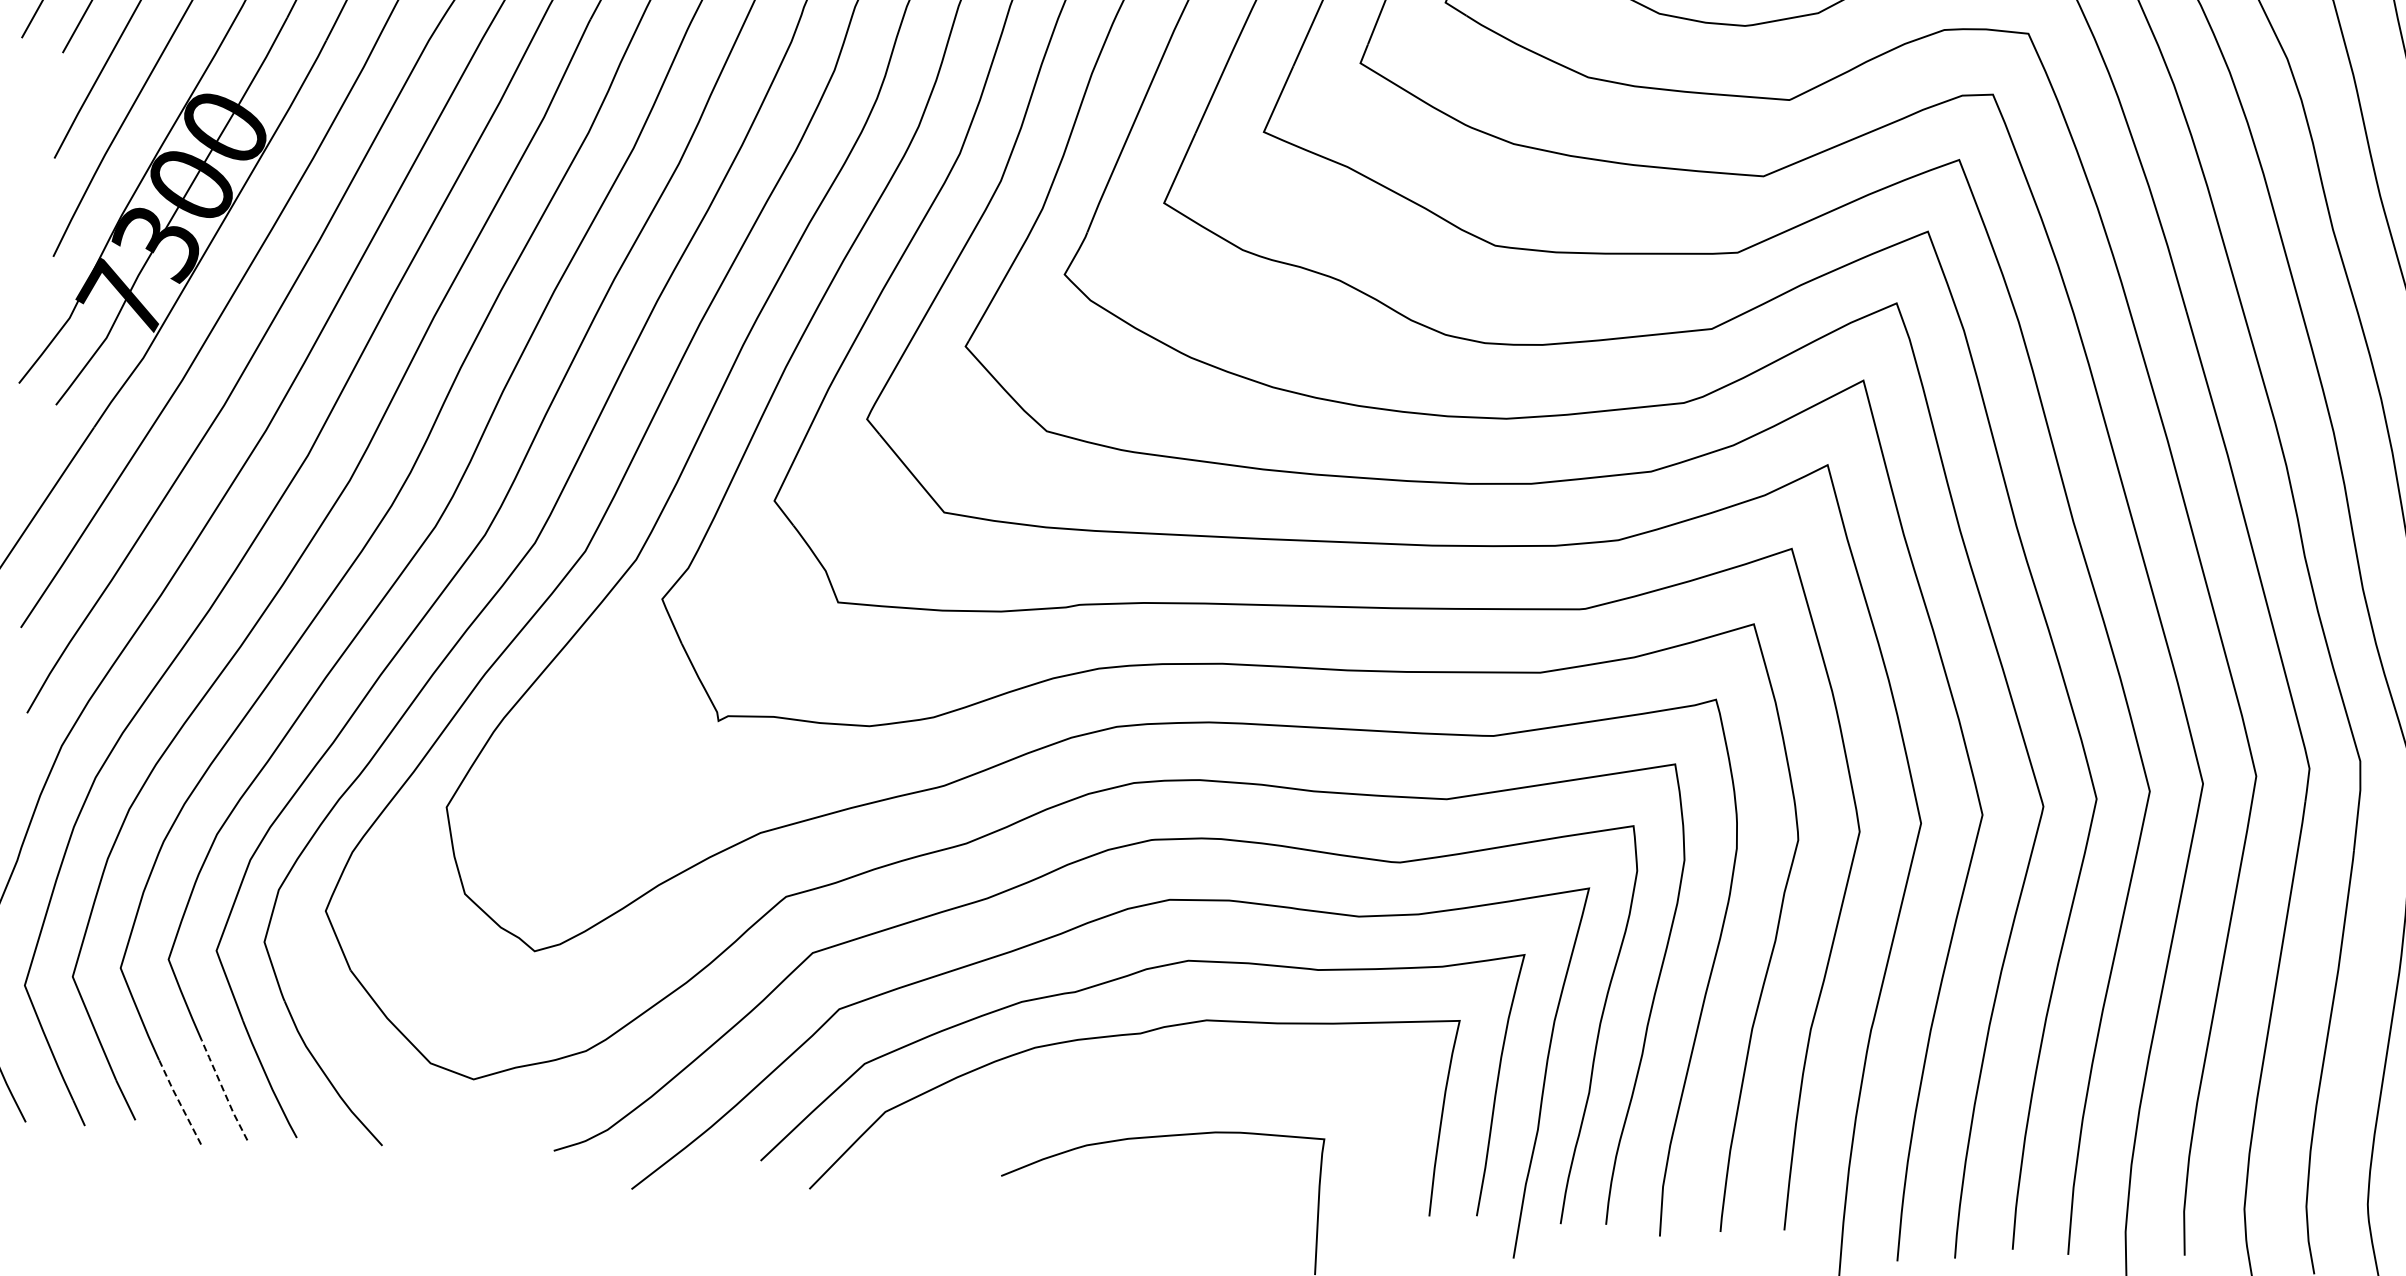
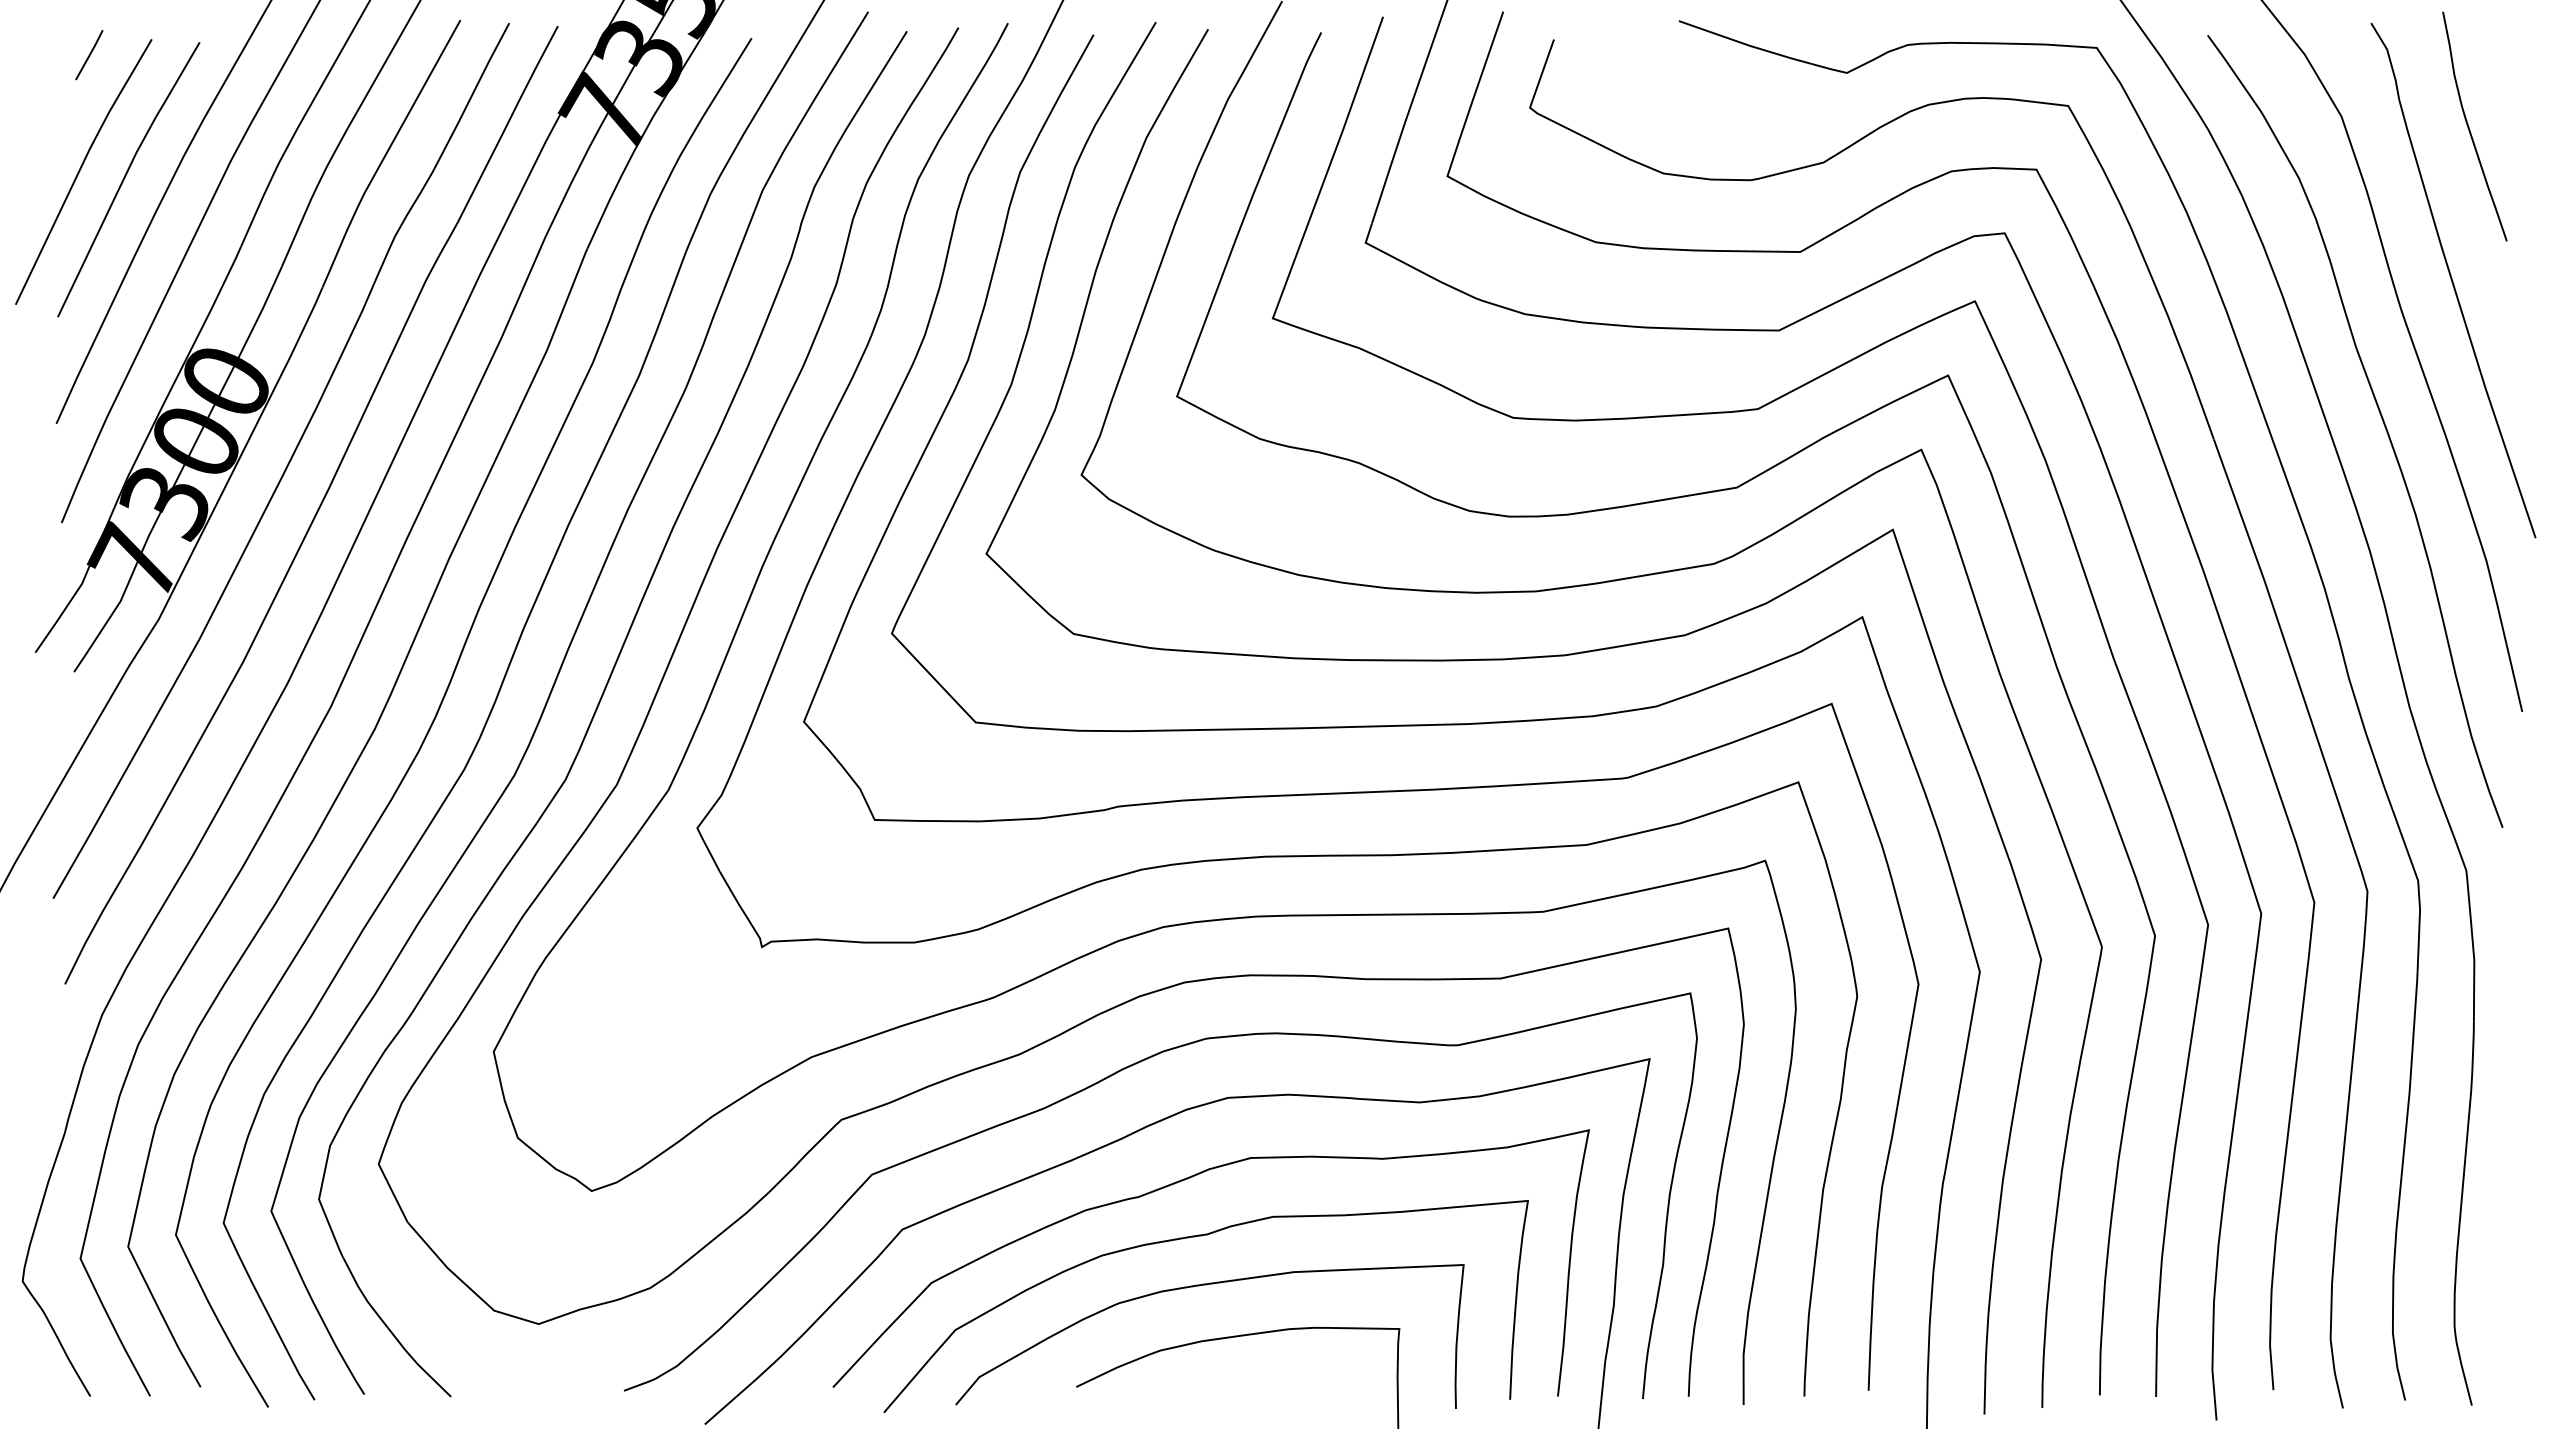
curve: (1129, 1084) -> (1199, 1286), added
line: (223, 1090) -> (287, 1351), dashed -> solid
line: (179, 1102) -> (243, 1366), dashed -> solid

